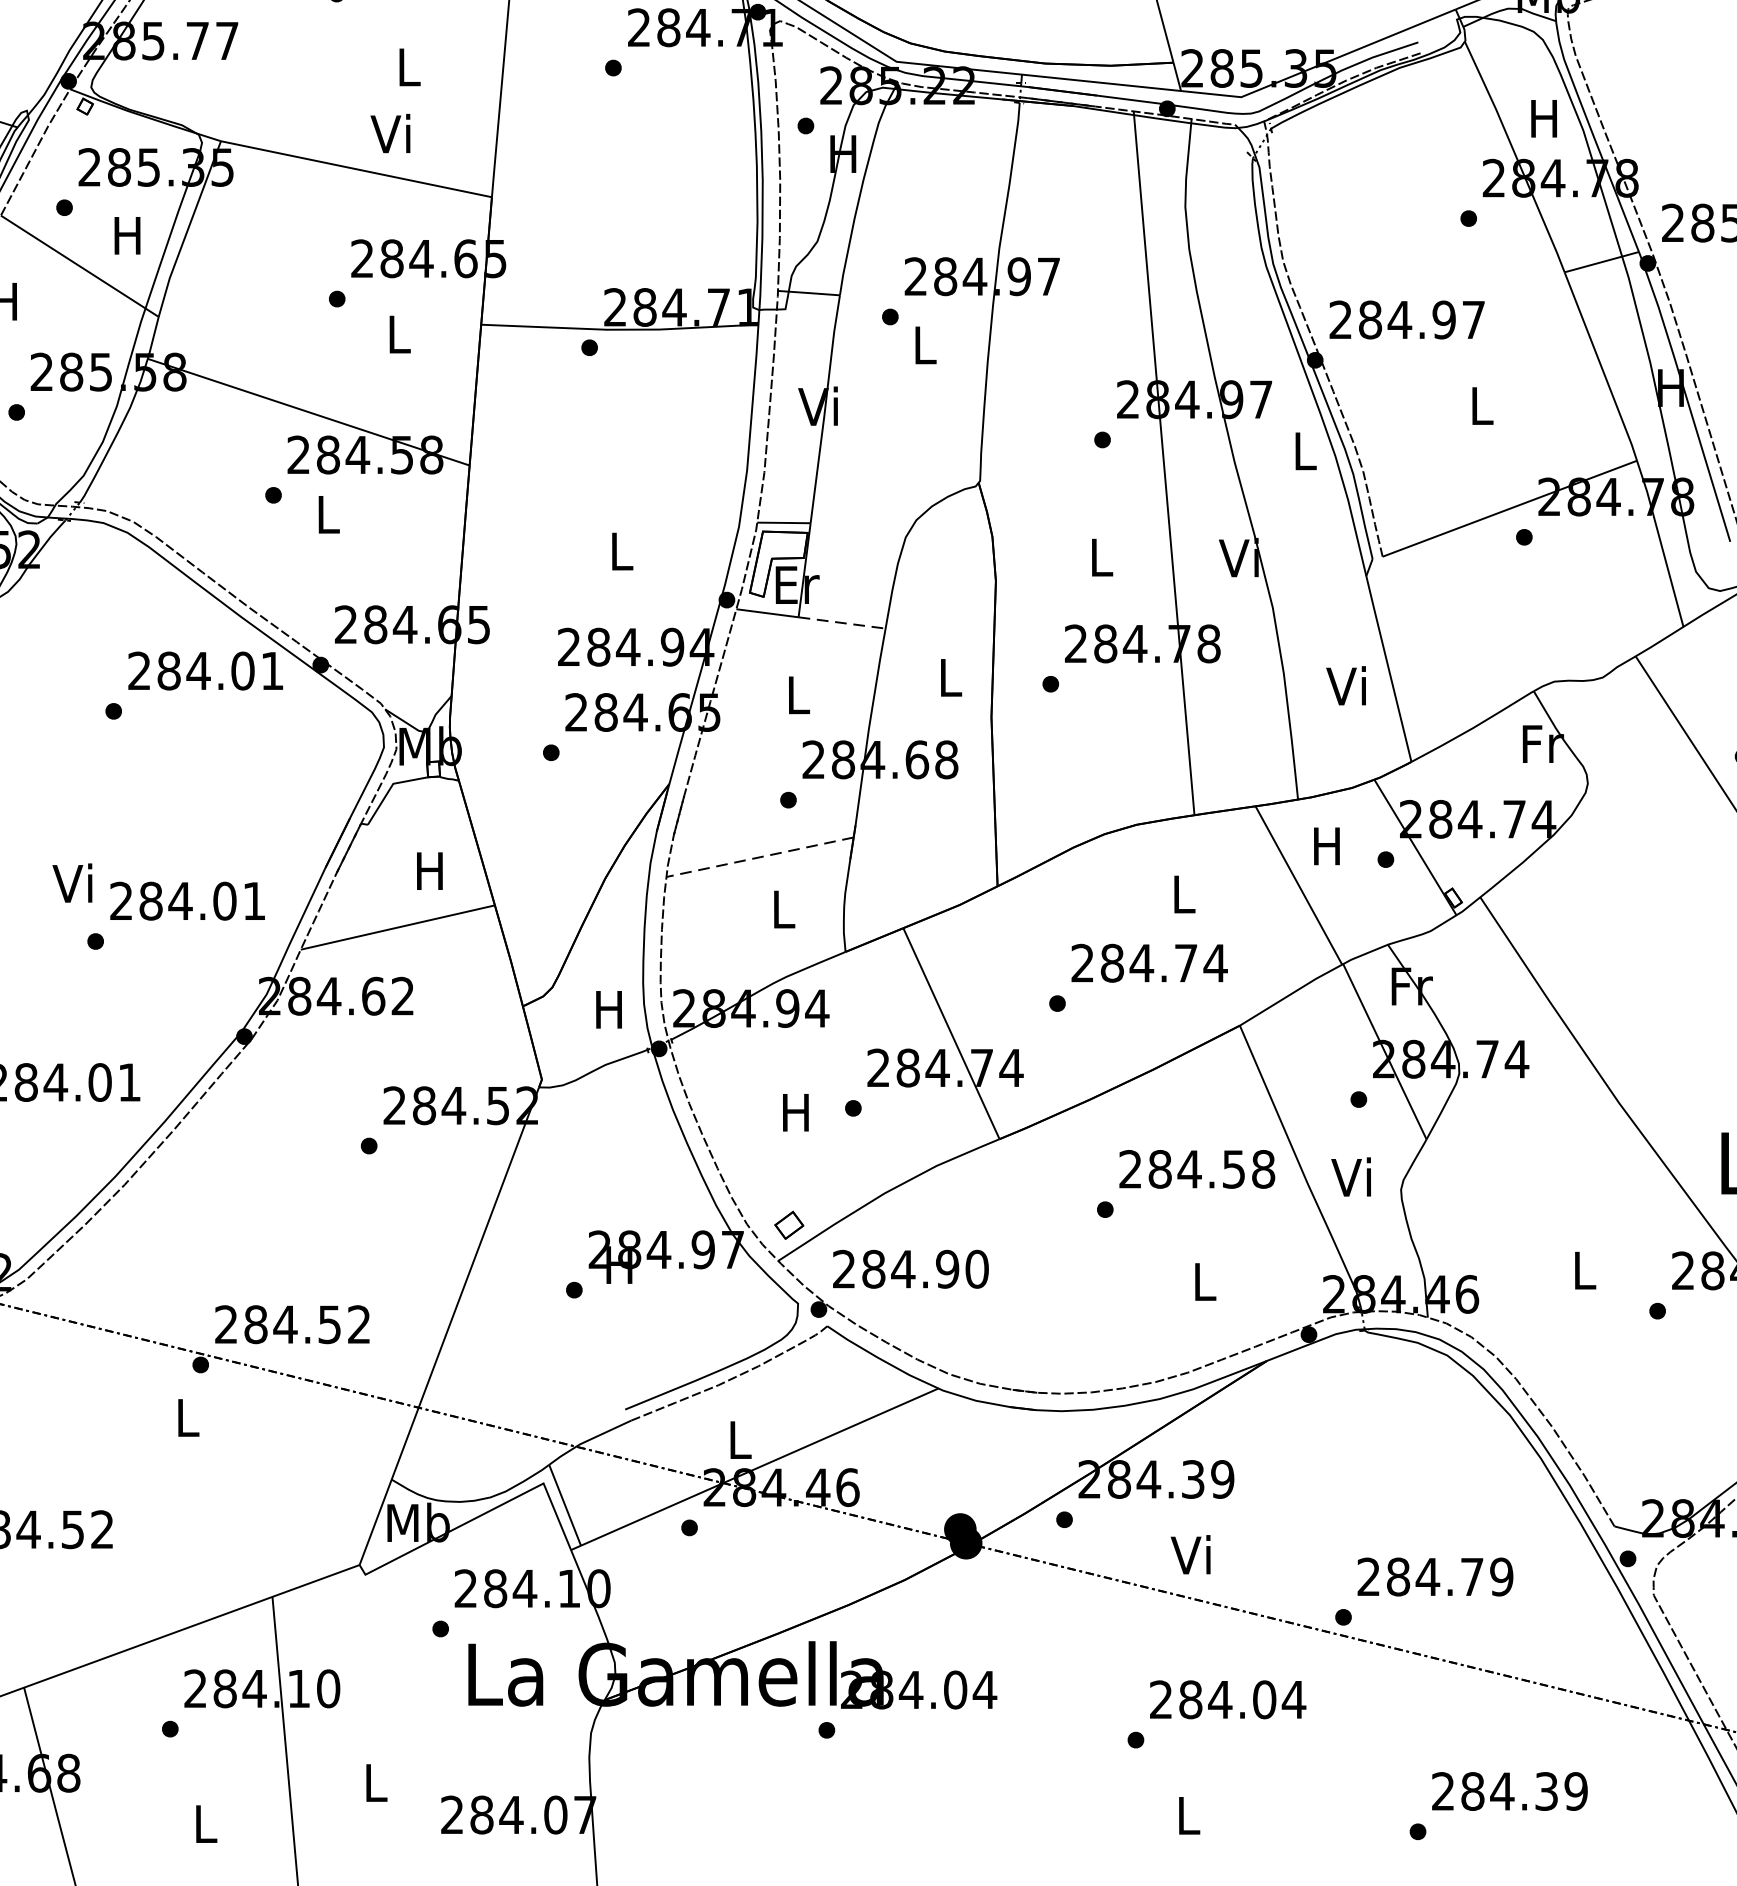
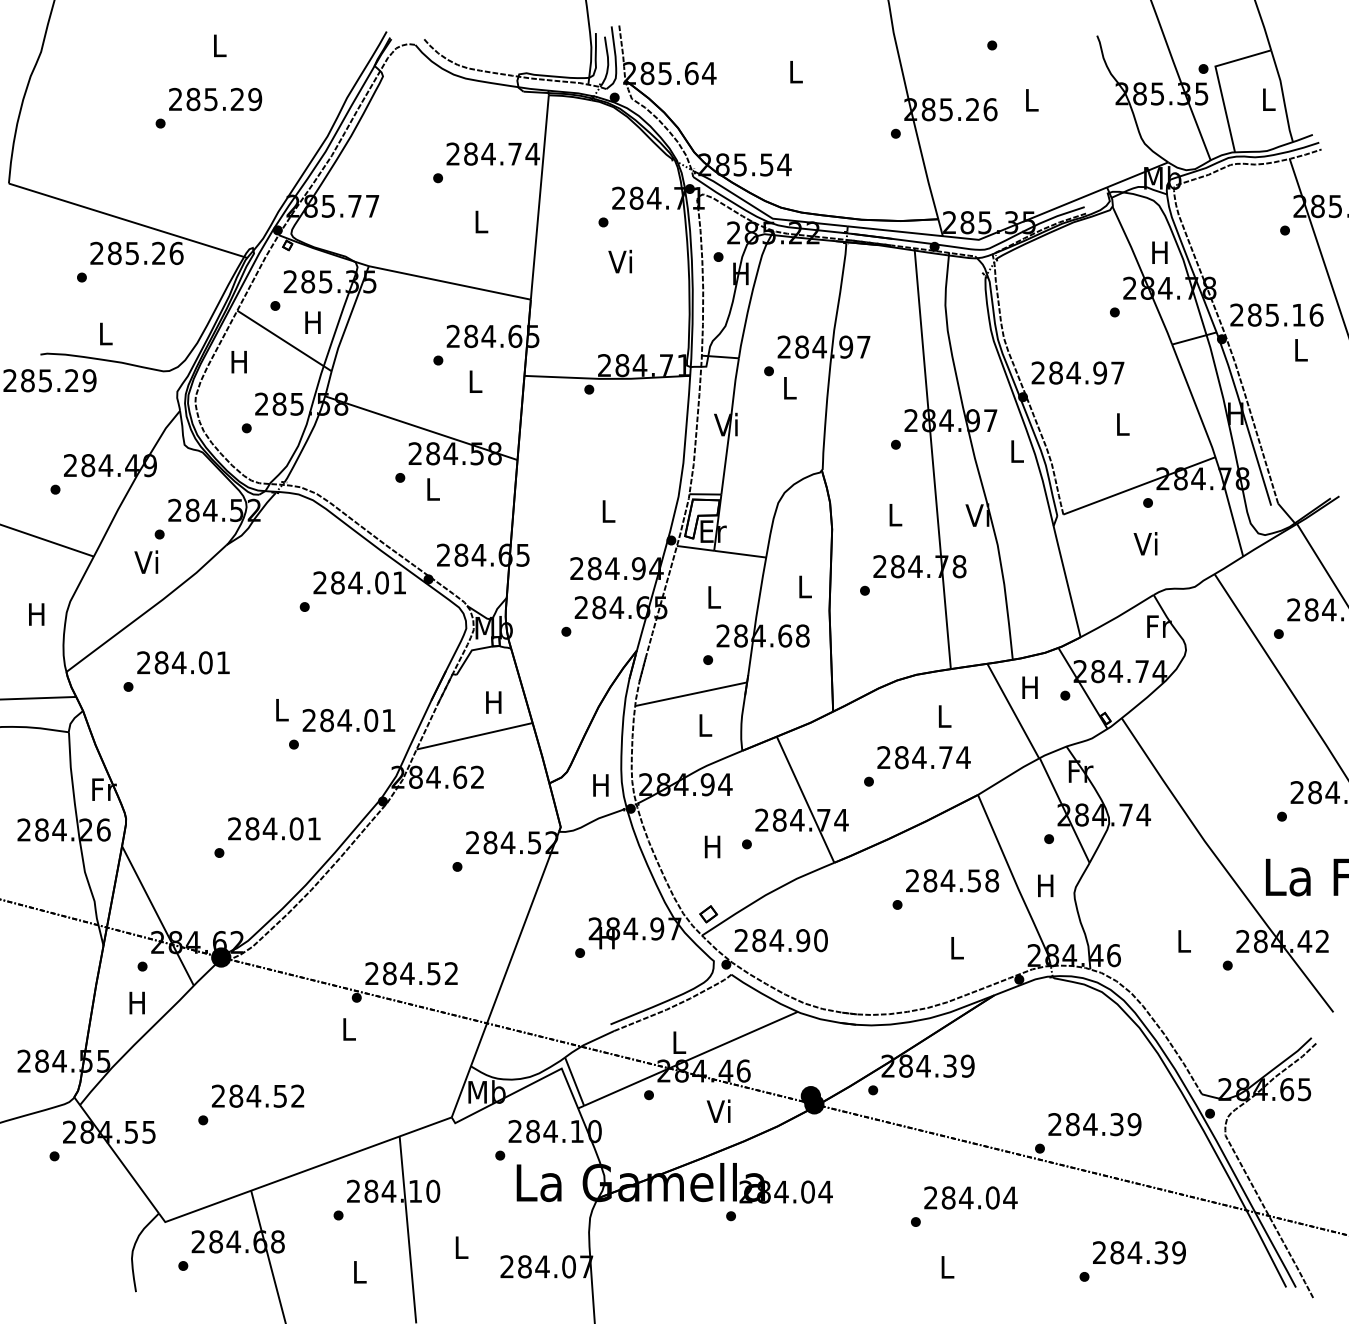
text: (389, 133) -> (619, 261), moved
line: (840, 623) -> (739, 554), dashed -> solid
text: (1346, 685) -> (1145, 543), moved
line: (760, 857) -> (691, 694), dashed -> solid
text: (71, 882) -> (279, 709), Vi -> L
text: (1351, 1177) -> (1044, 885), Vi -> H
text: (1190, 1553) -> (718, 1110), moved
text: (1471, 1576) -> (1116, 1124), 284.79 -> 284.39

